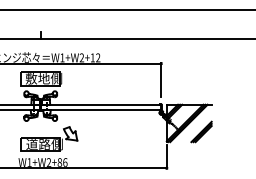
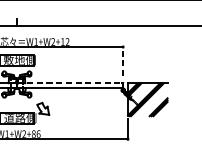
line: (161, 80) -> (123, 61), solid -> dashed
line: (101, 104) -> (70, 83), solid -> dashed

